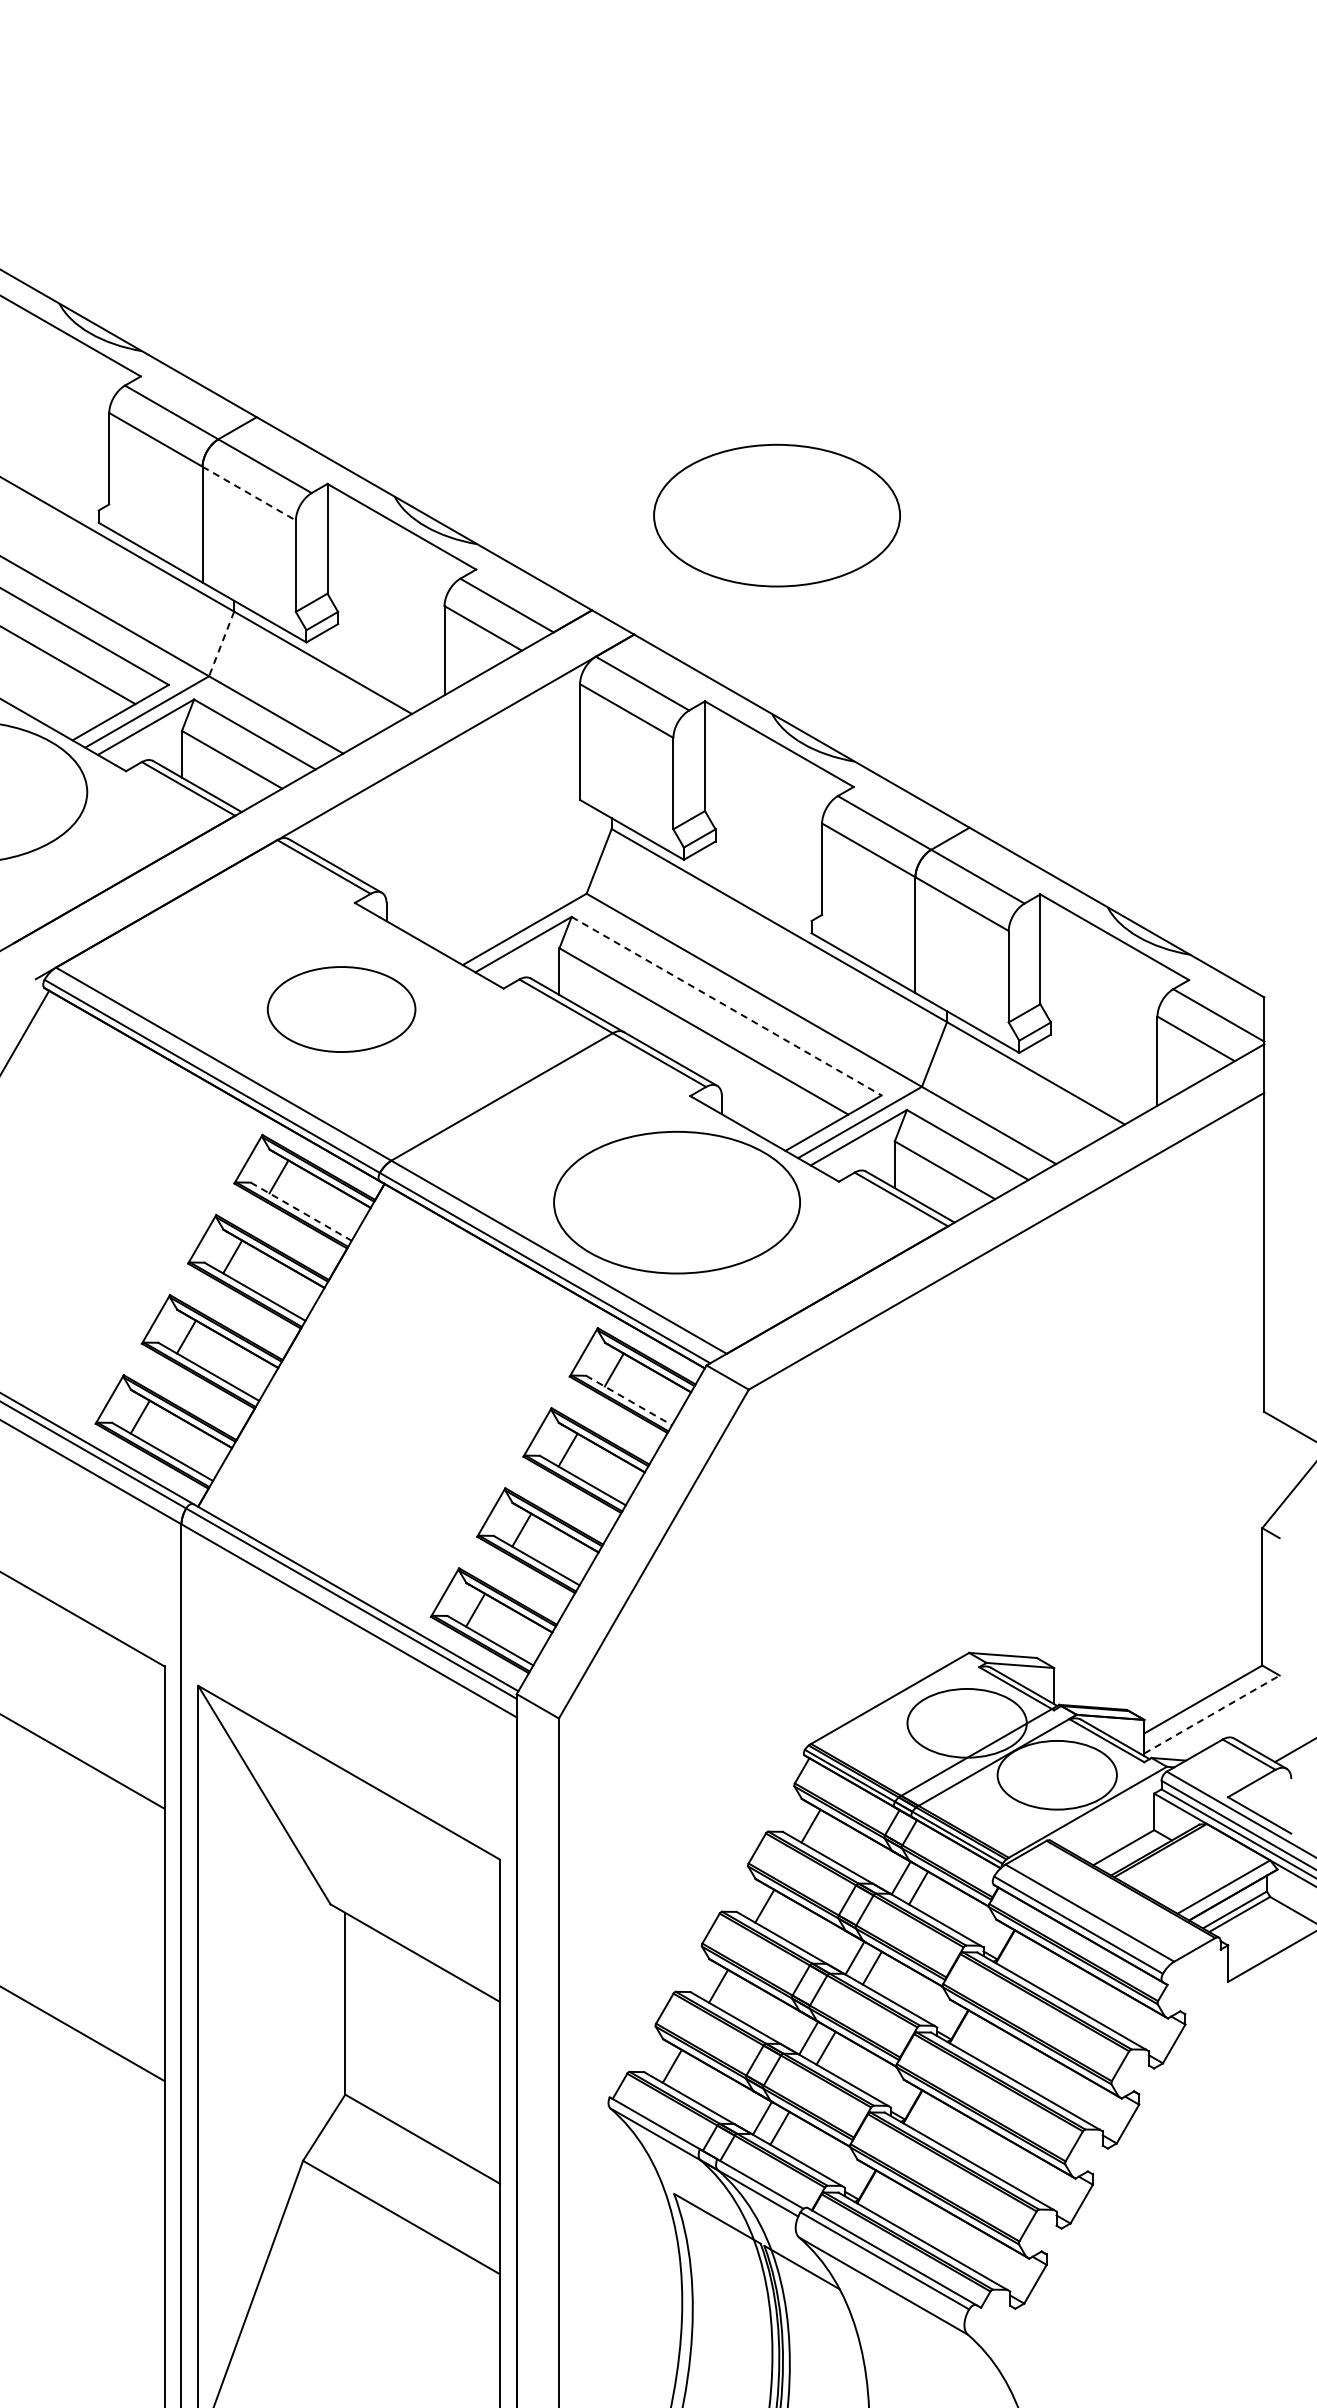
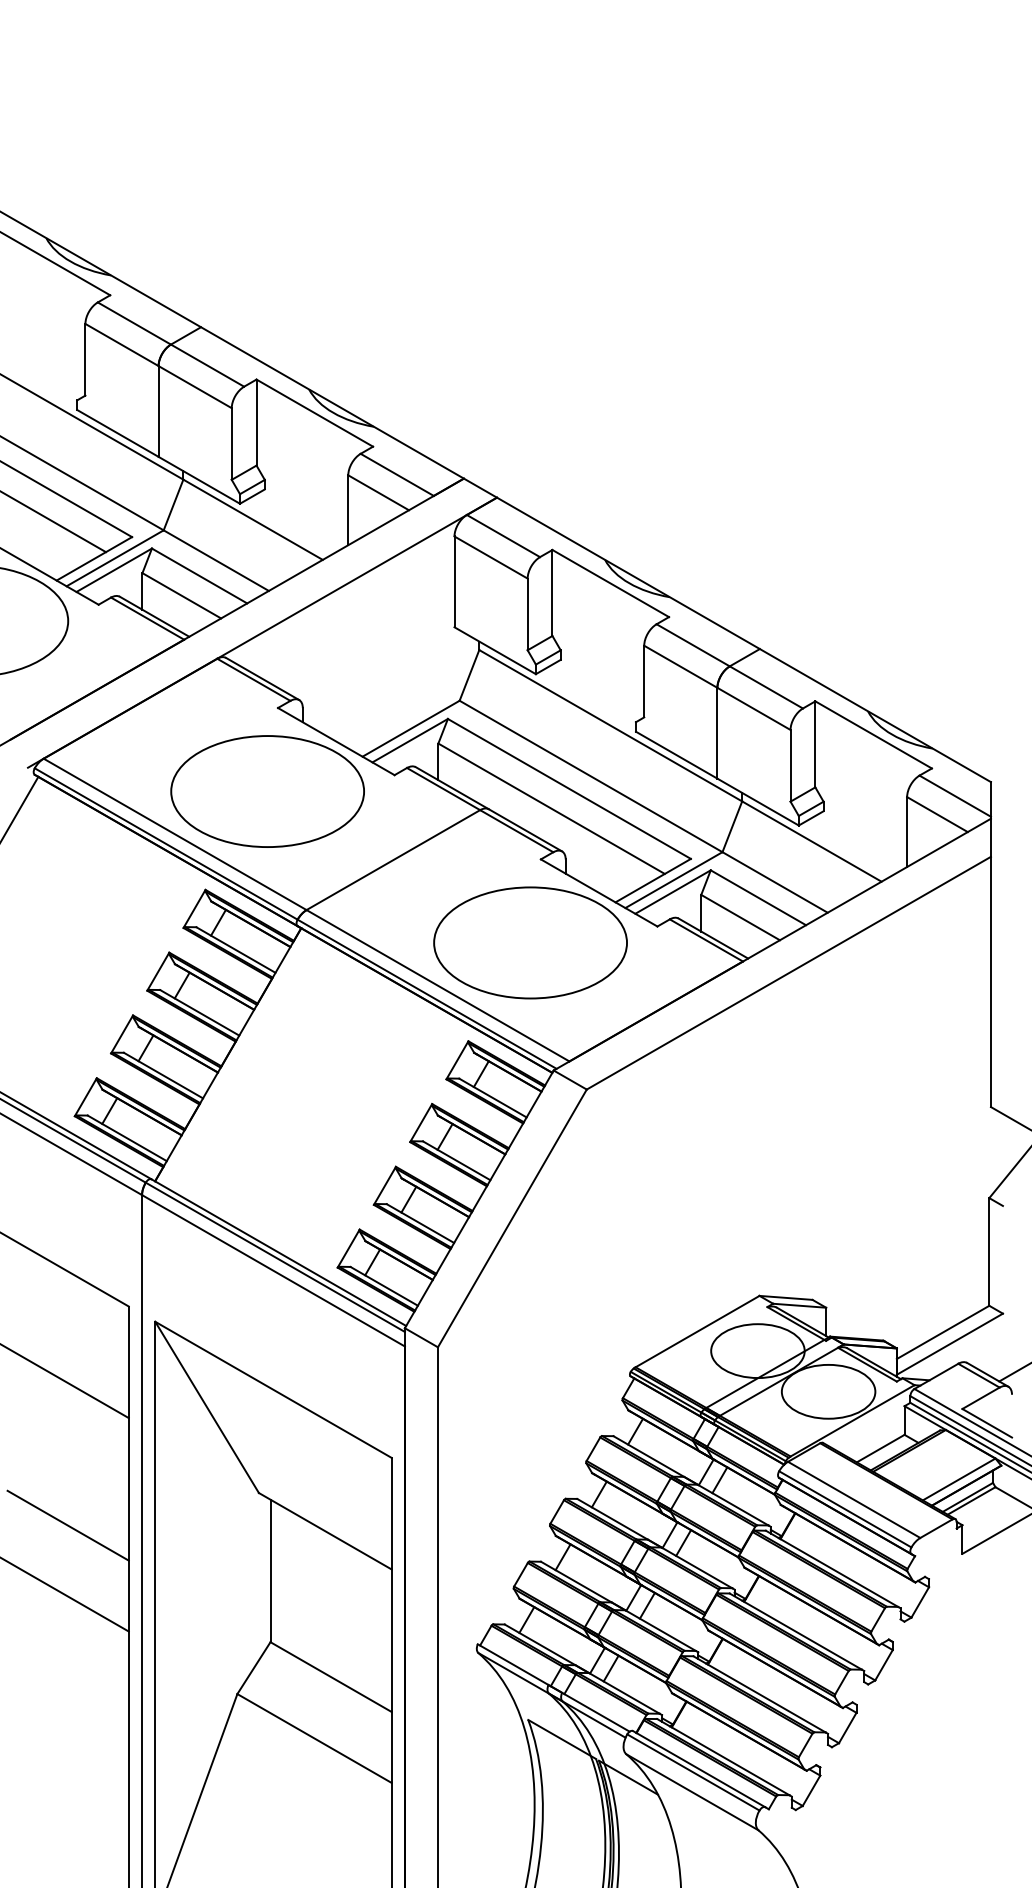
line: (249, 493) -> (195, 387), dashed -> solid
part: (776, 515) -> (608, 404), removed
line: (221, 643) -> (173, 504), dashed -> solid
line: (726, 1006) -> (569, 789), dashed -> solid
part: (341, 1009) -> (267, 791), size x1.67
line: (301, 1211) -> (236, 949), dashed -> solid
line: (629, 1400) -> (493, 1098), dashed -> solid
line: (1212, 1714) -> (950, 1344), dashed -> solid
line: (86, 1945) -> (67, 1525), added

